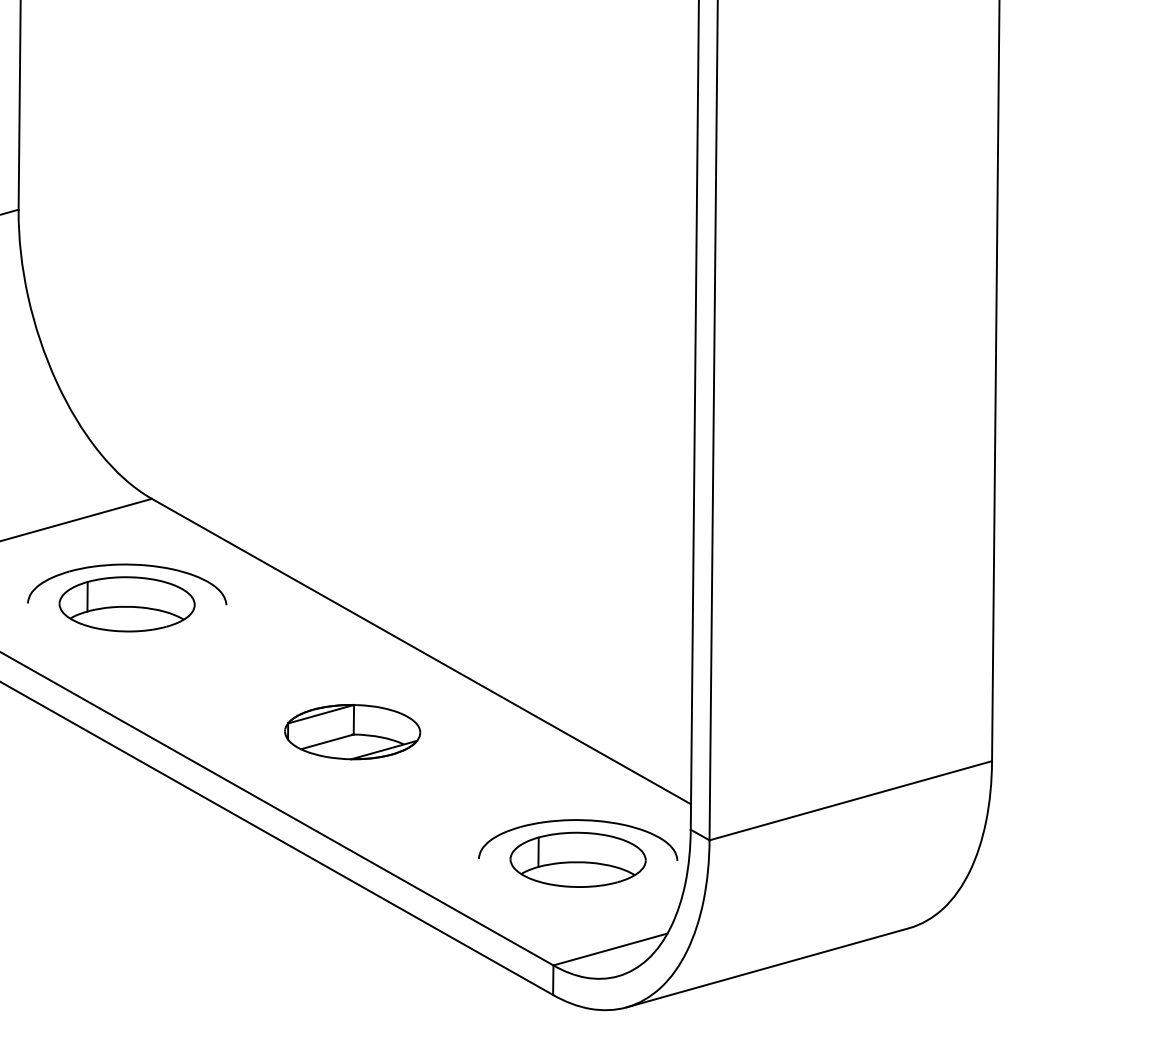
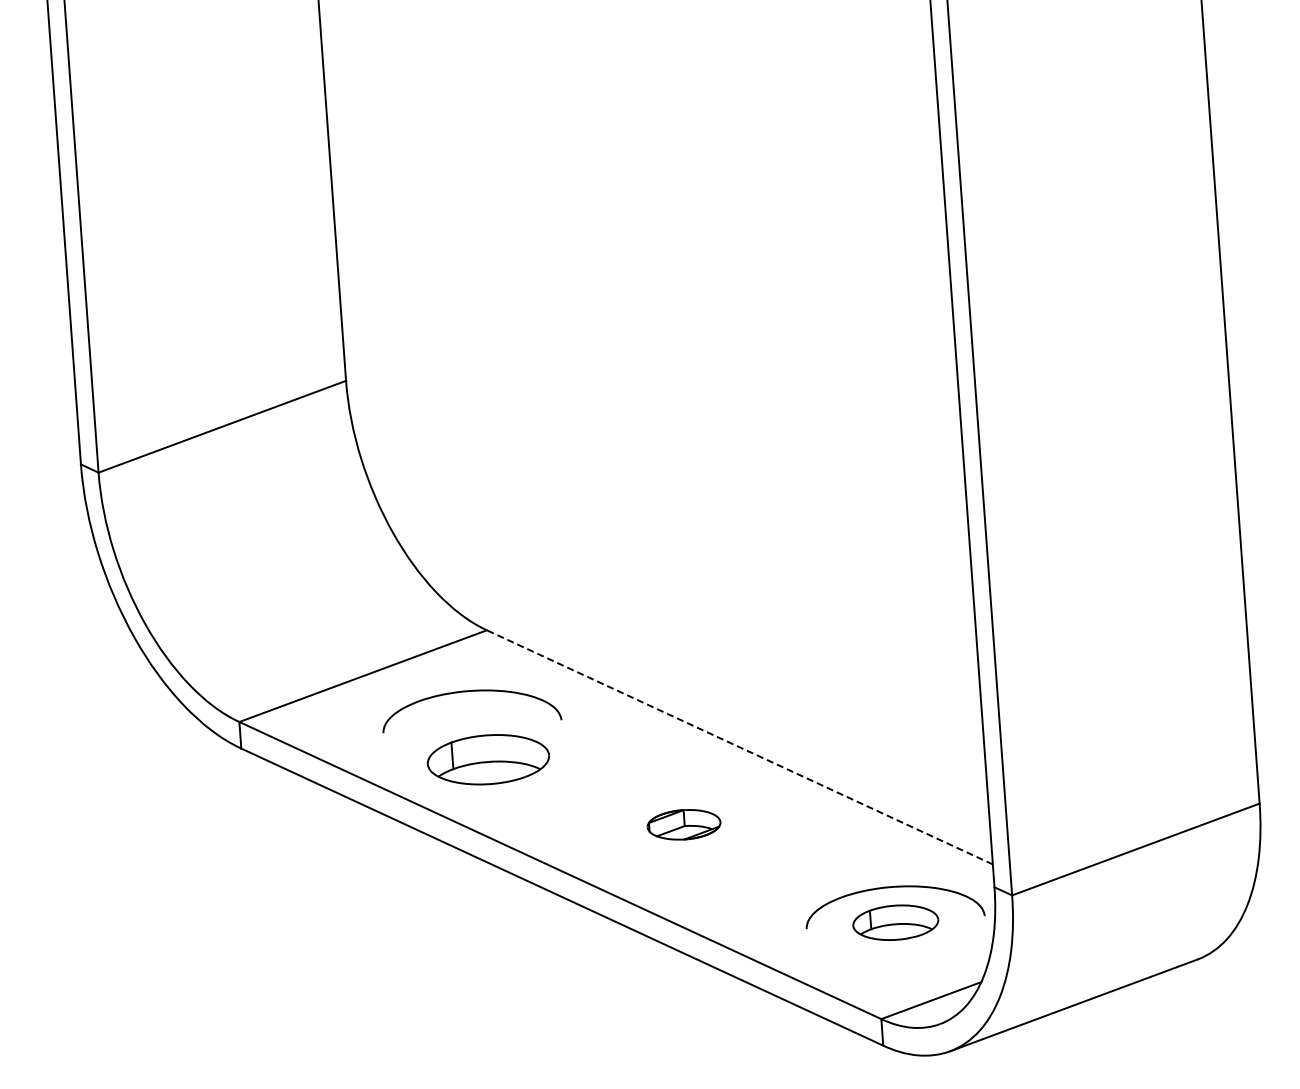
part: (127, 604) -> (488, 759), moved
line: (421, 651) -> (739, 747), solid -> dashed
part: (351, 731) -> (683, 824), size x0.6
part: (577, 859) -> (895, 922), size x0.7

